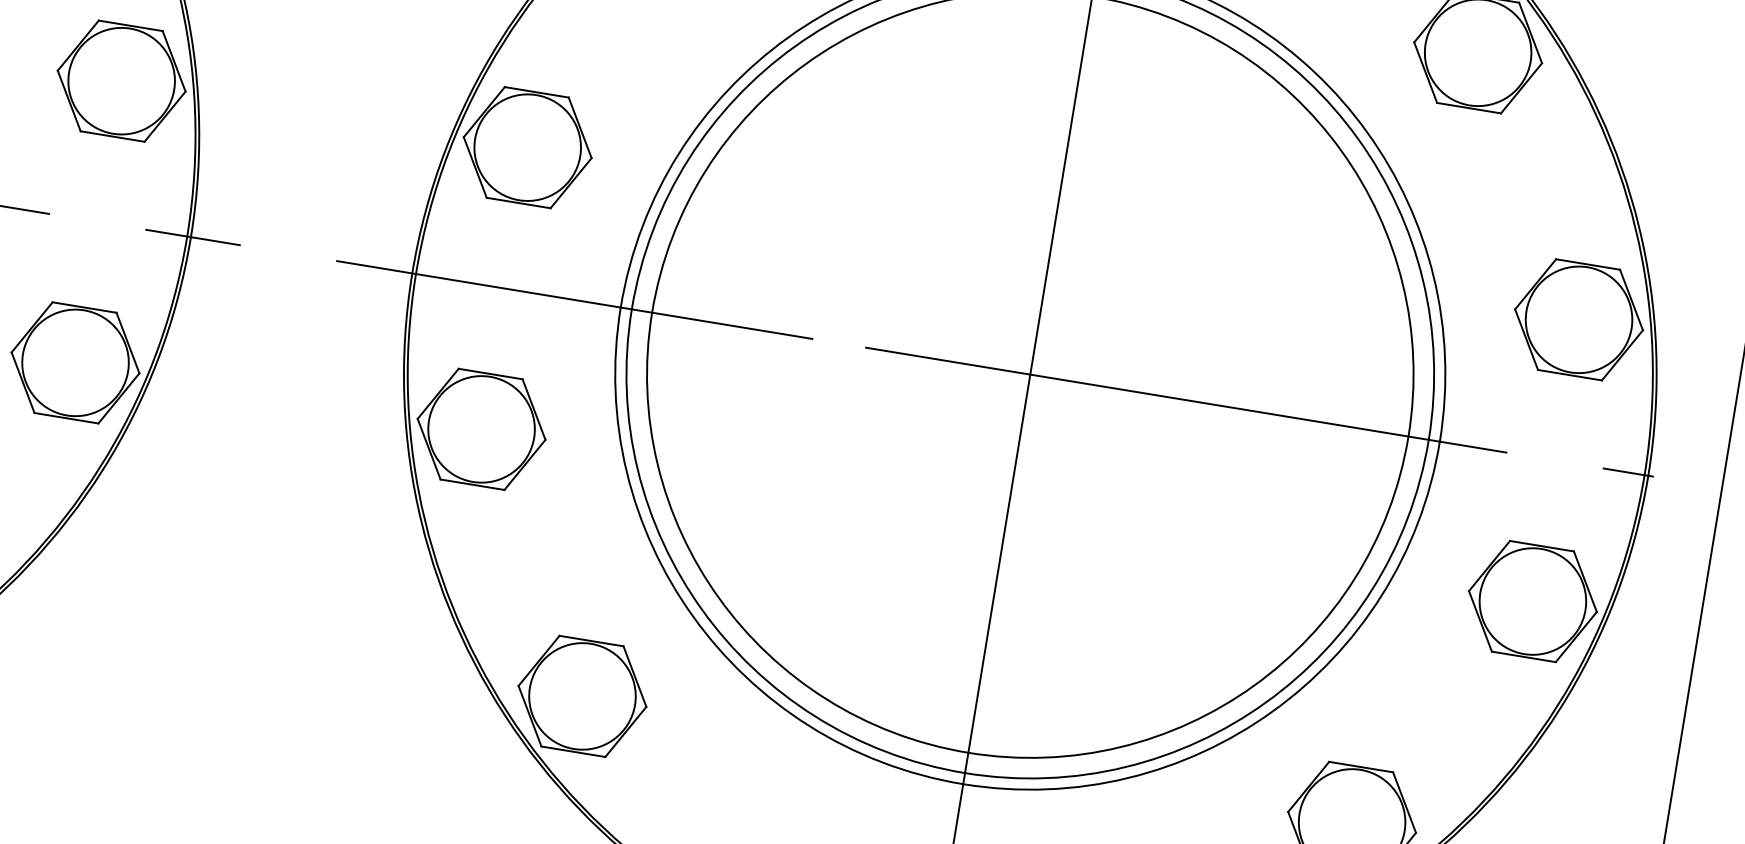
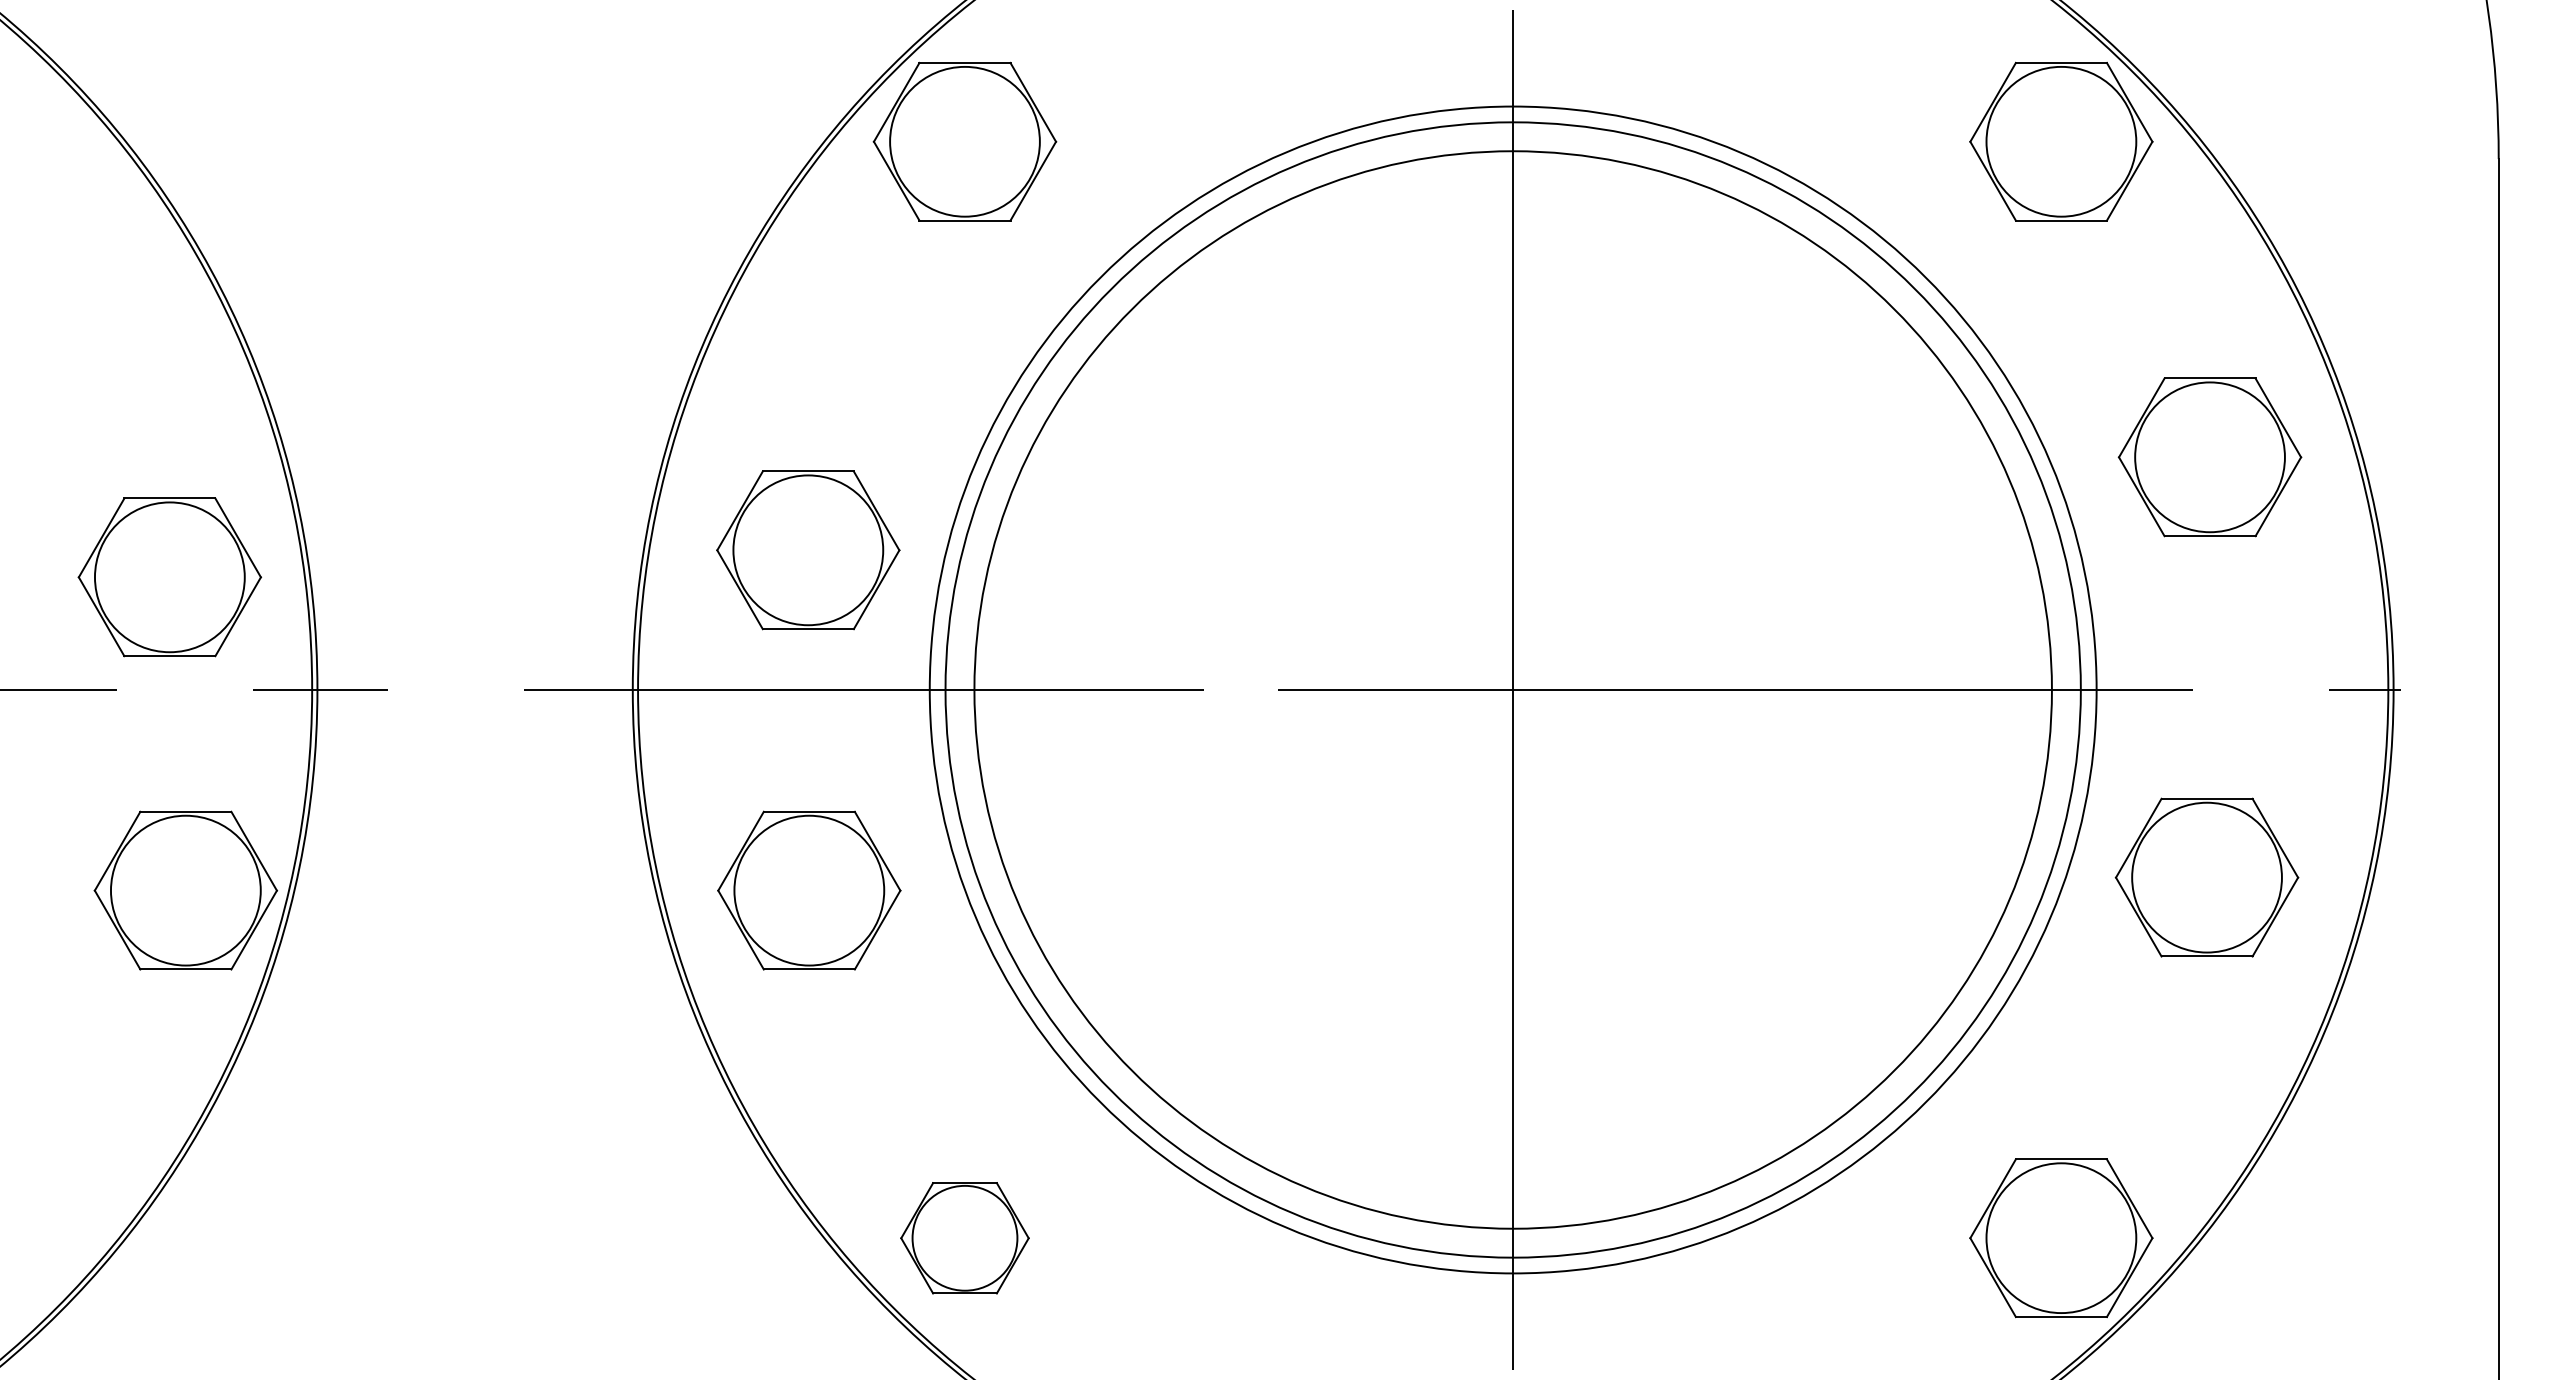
part: (121, 81) -> (169, 577), moved
part: (527, 147) -> (808, 550), moved
part: (1578, 319) -> (2209, 457), moved
part: (481, 429) -> (809, 890), moved
part: (1532, 601) -> (2206, 877), moved
part: (582, 696) -> (964, 1238), size x0.7

